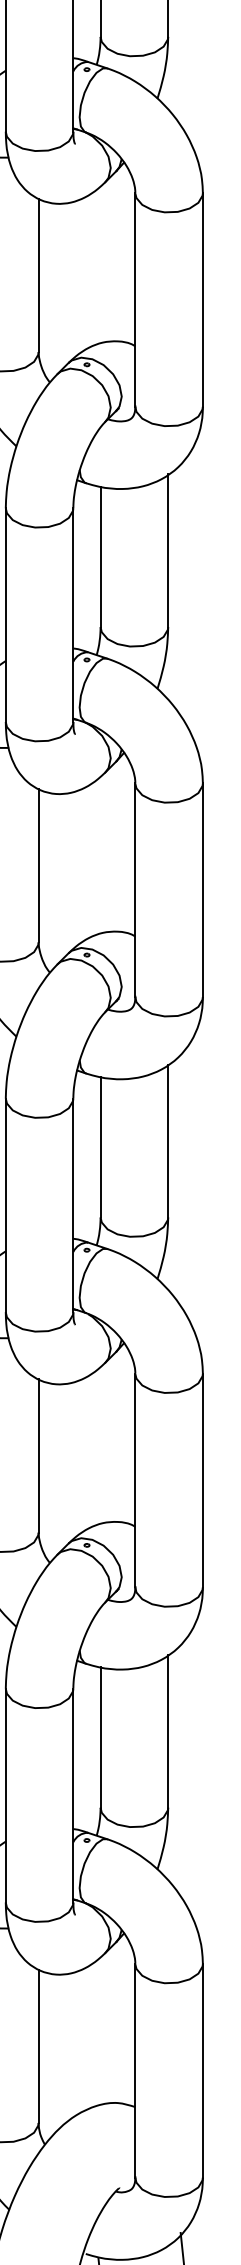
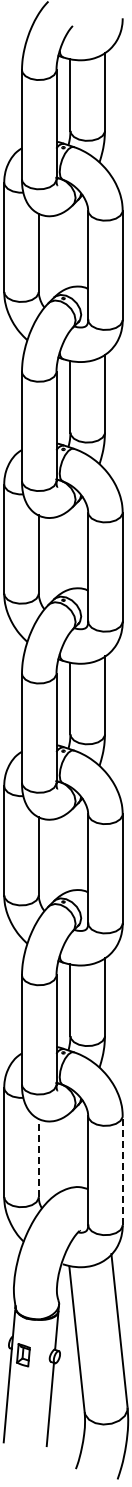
line: (38, 2045) -> (38, 1157), solid -> dashed
line: (202, 2070) -> (122, 1170), solid -> dashed

